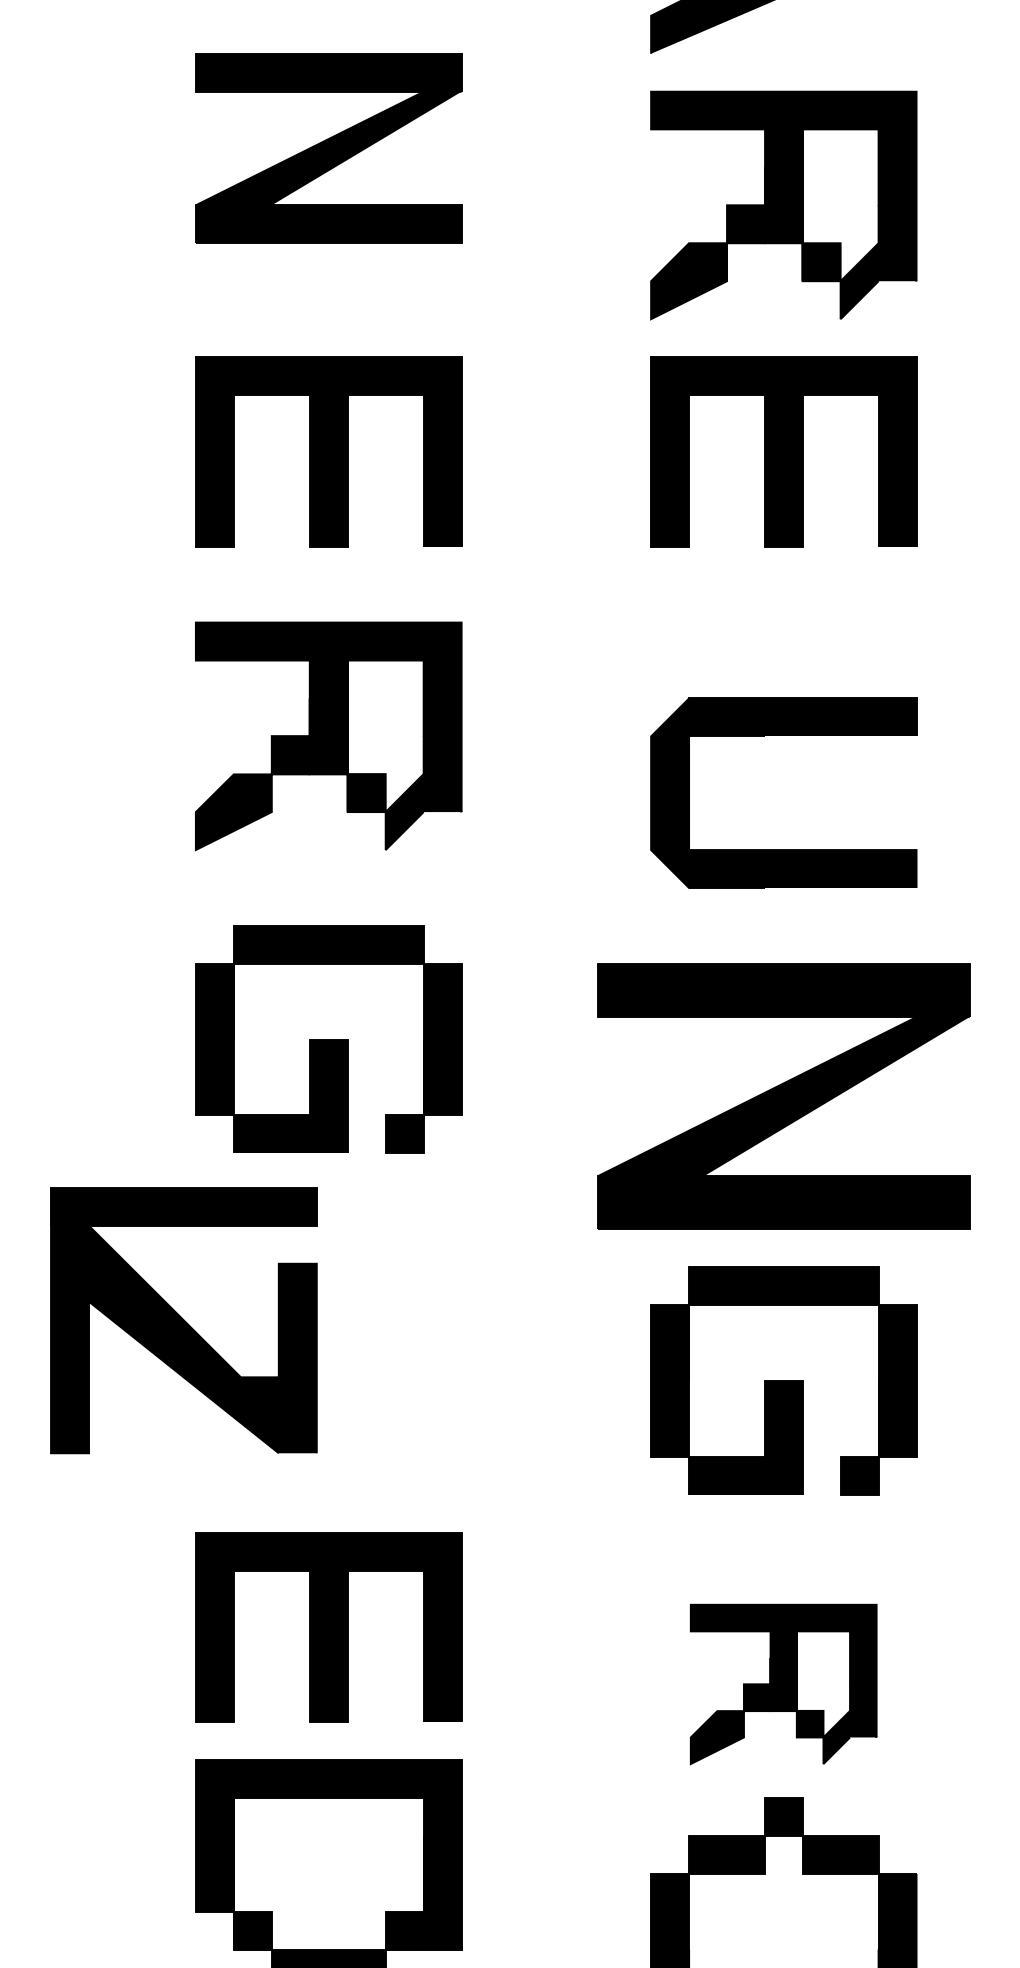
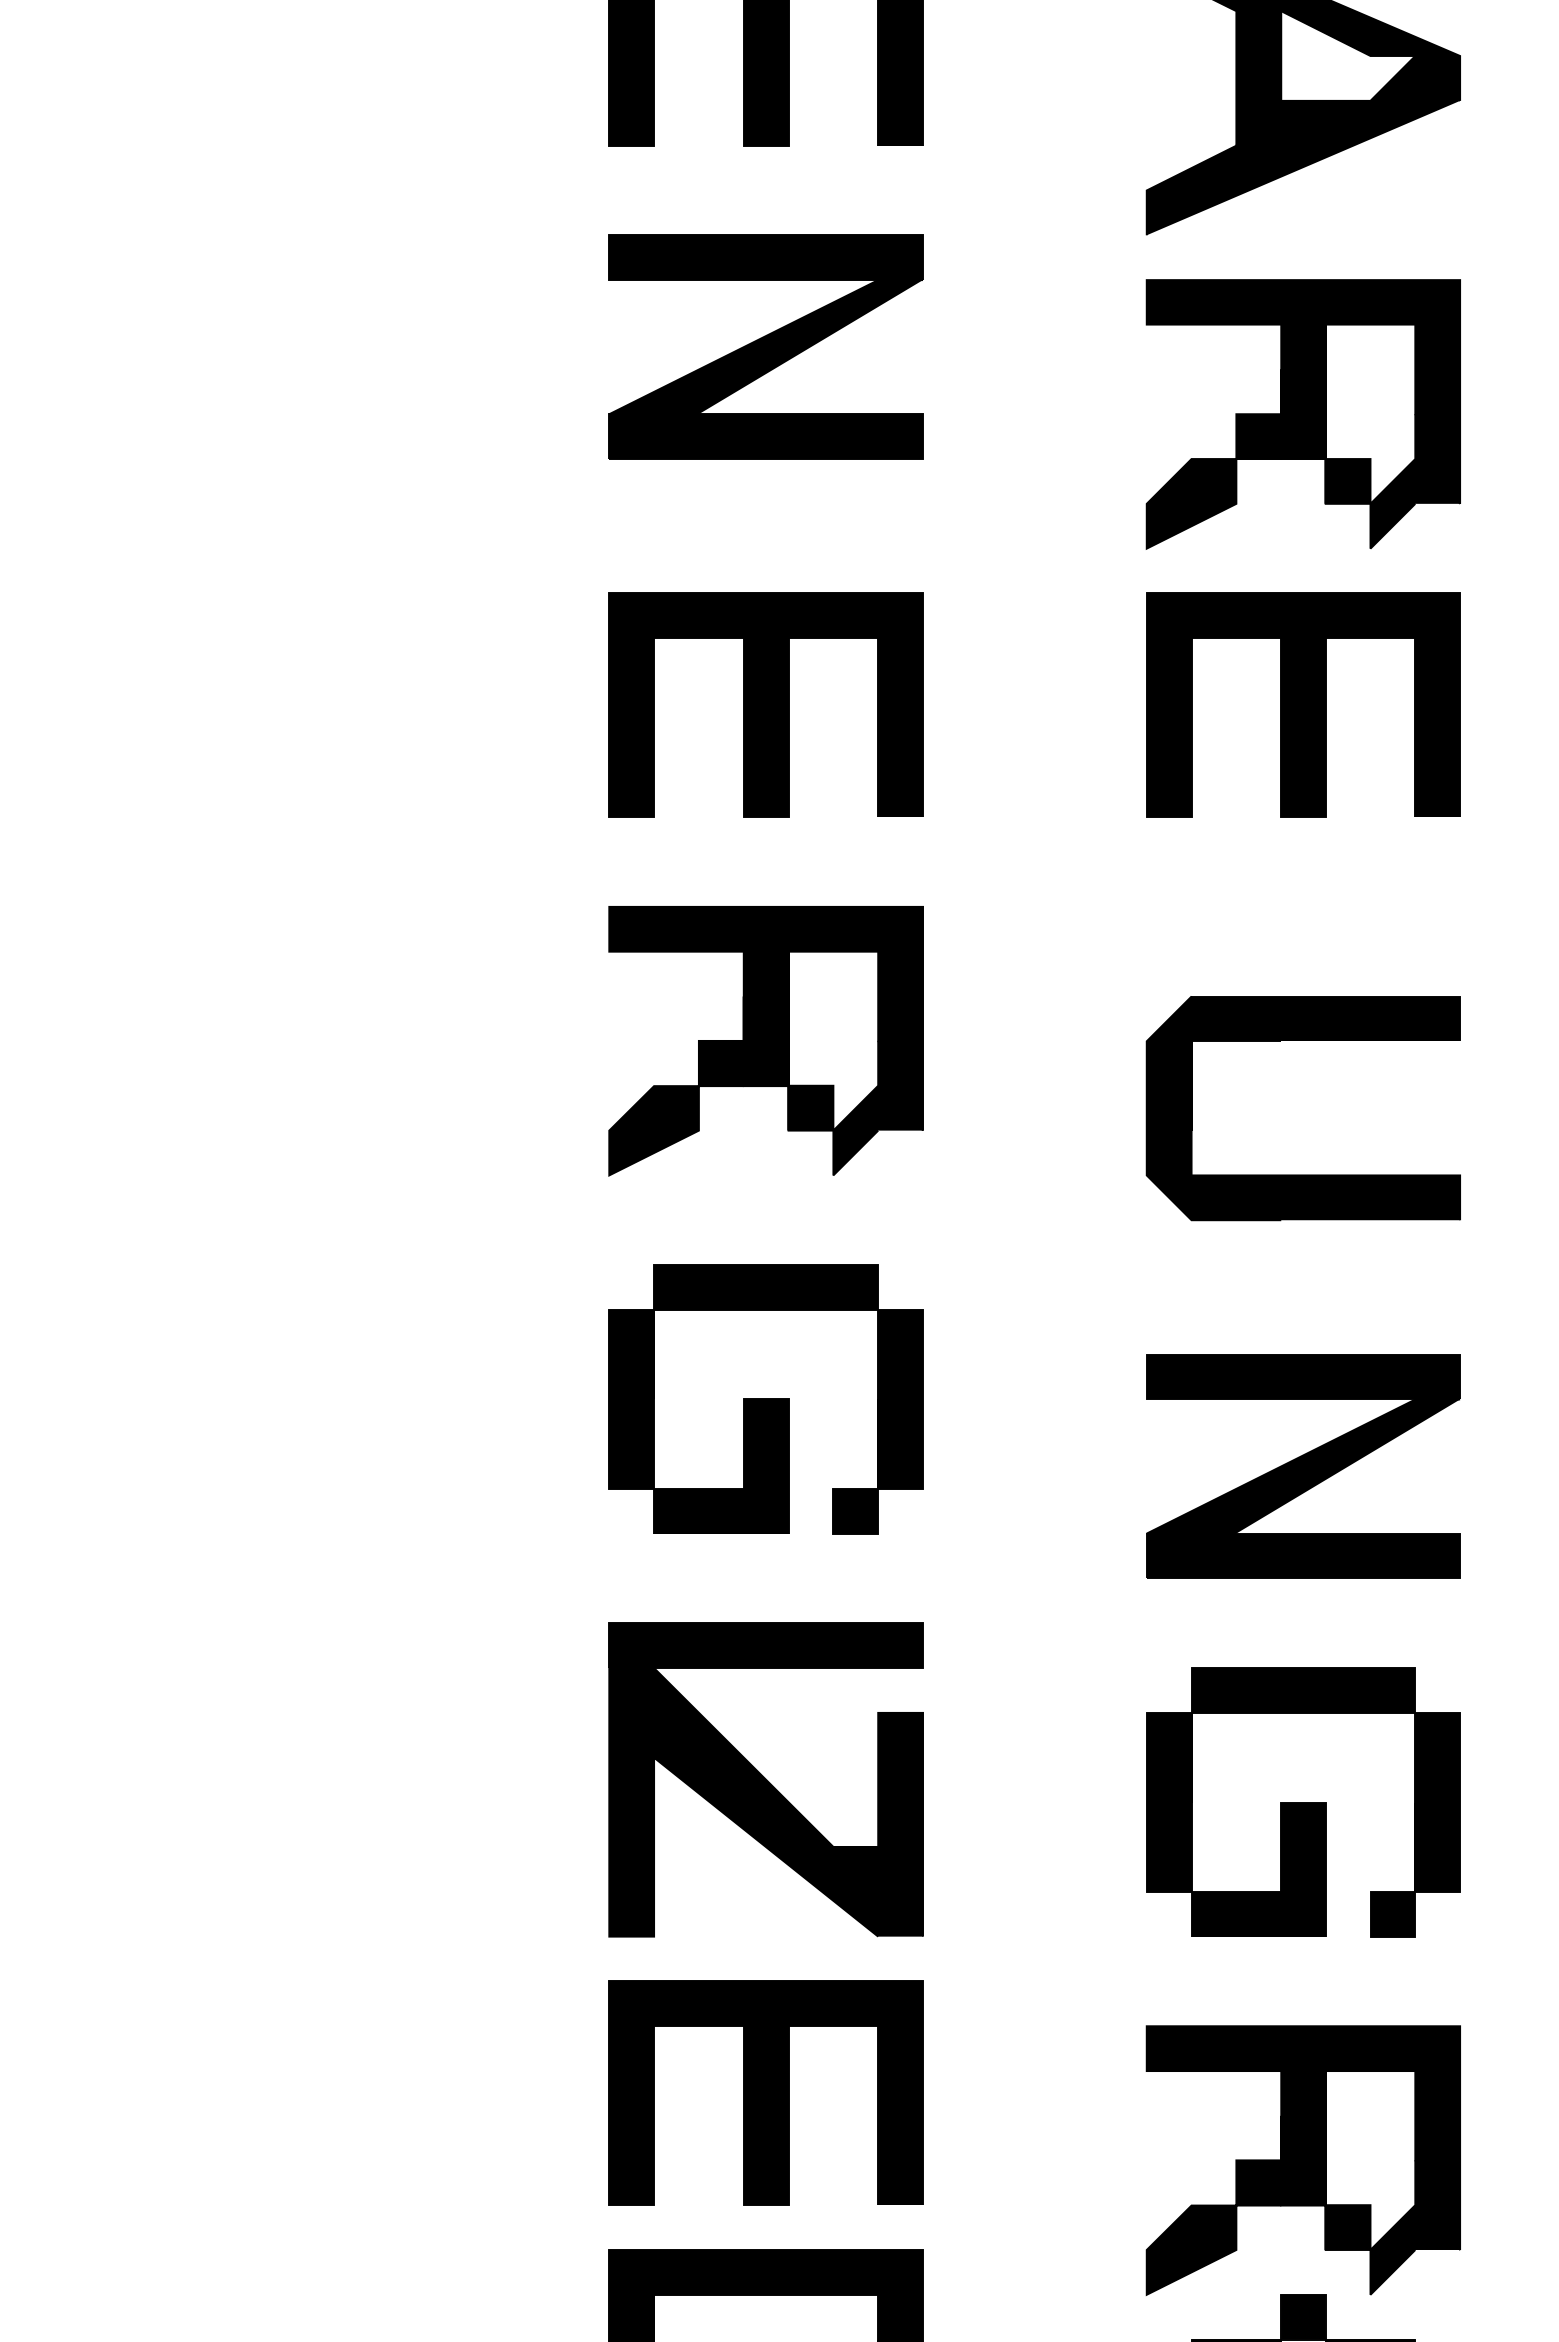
part: (783, 1096) -> (1303, 1466), size x0.71
part: (183, 1320) -> (765, 1779), moved
part: (783, 1684) -> (1302, 2160), size x1.43

